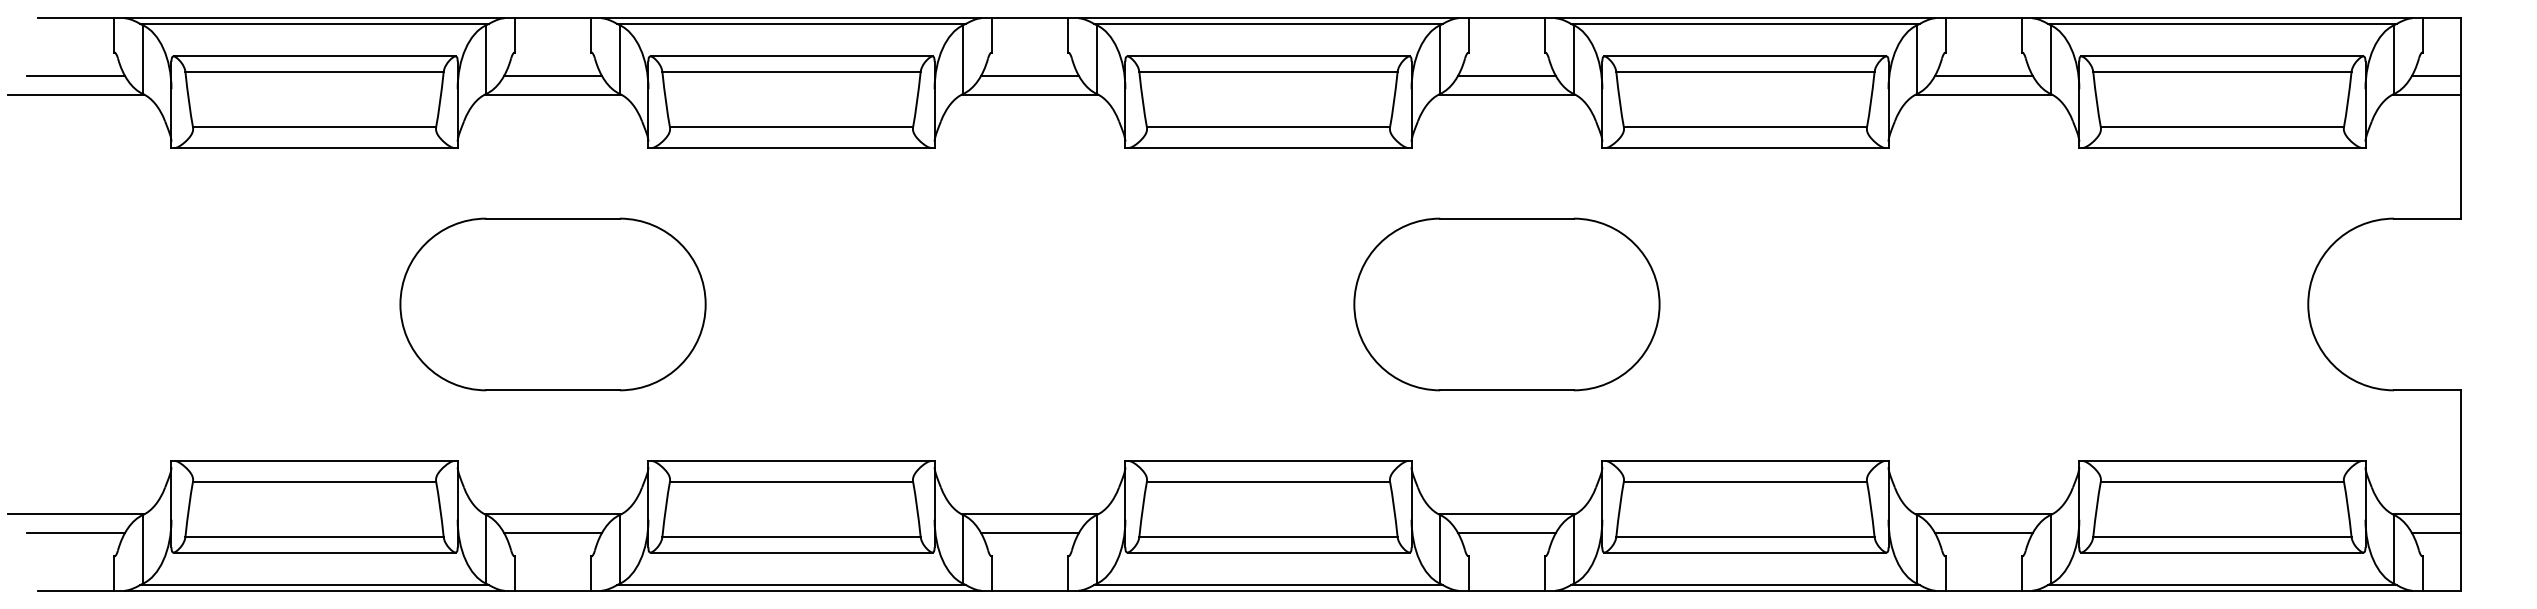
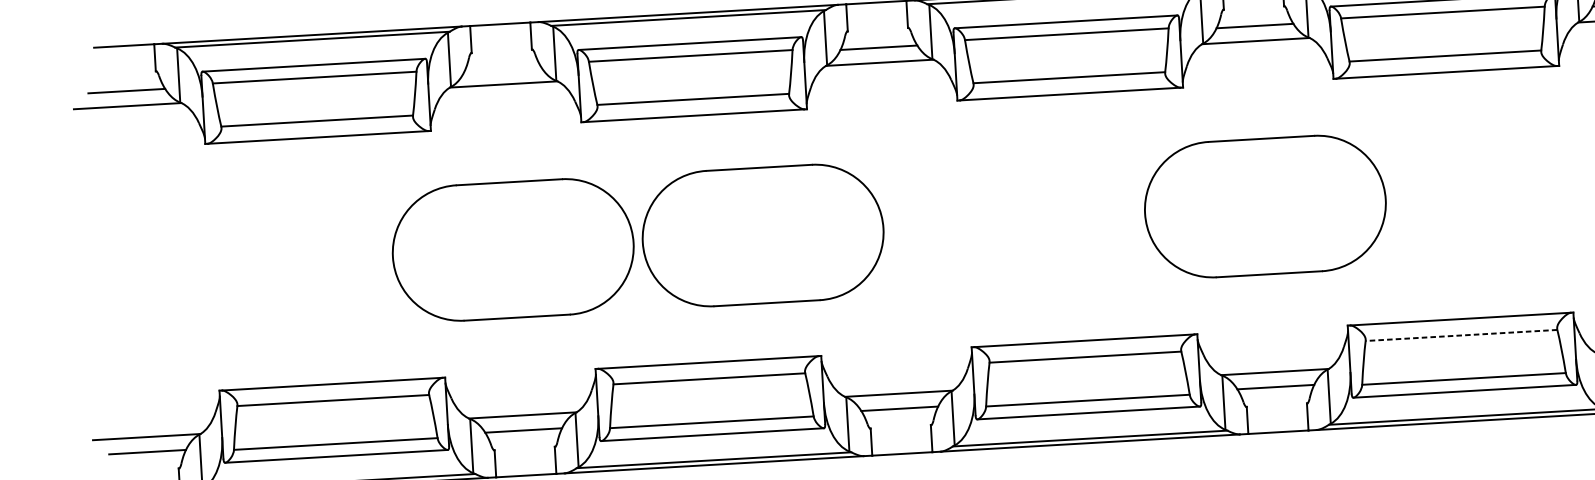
line: (552, 75) -> (502, 69), removed
part: (869, 304) -> (762, 235), added
line: (1745, 481) -> (1461, 335), solid -> dashed

